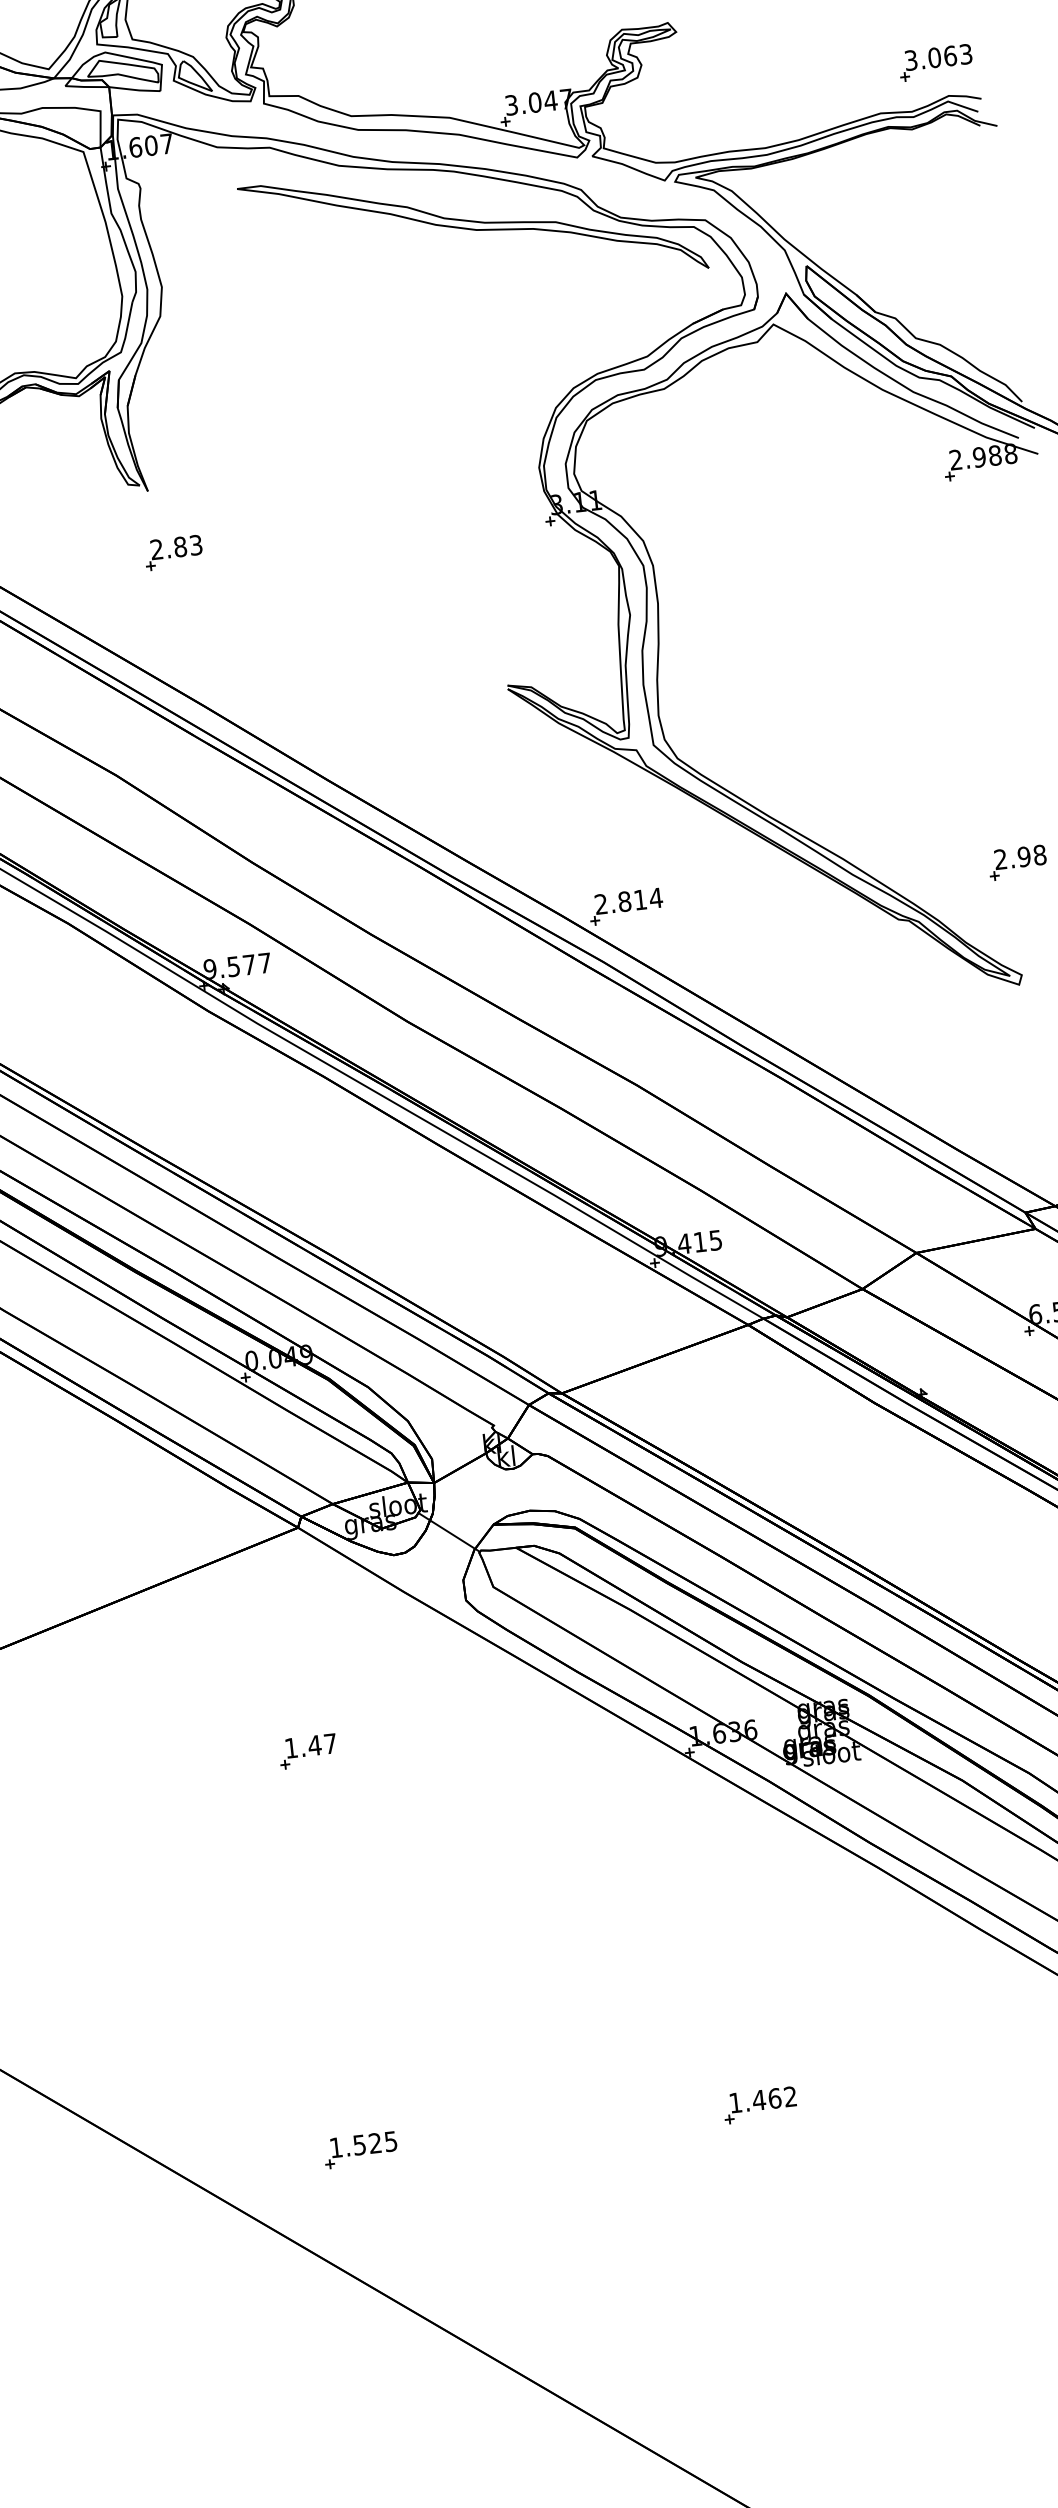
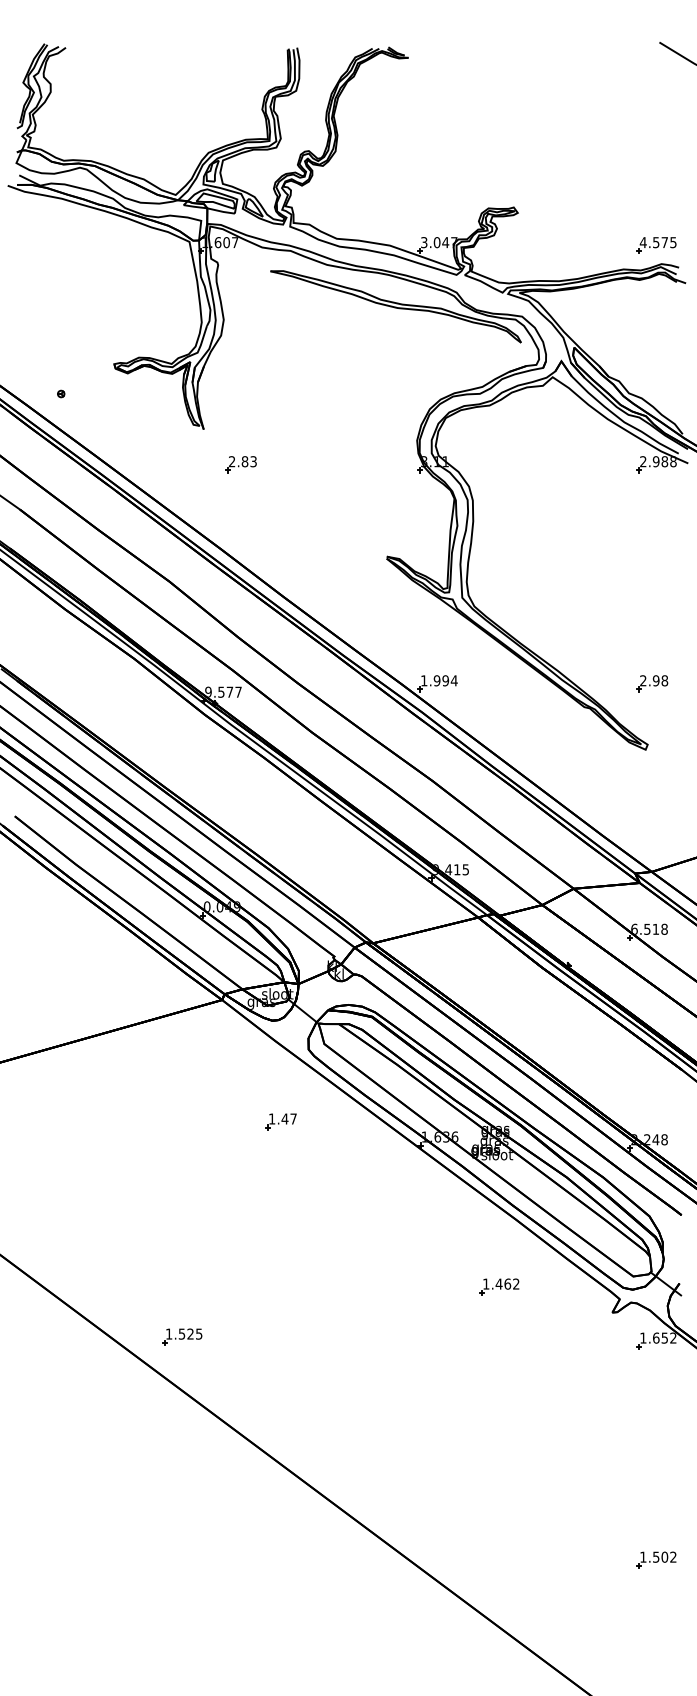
text: (936, 57) -> (657, 242), 3.063 -> 4.575
part: (172, 552) -> (240, 464), moved
text: (621, 901) -> (435, 680), 2.814 -> 1.994
part: (307, 1750) -> (280, 1121), moved
part: (760, 2104) -> (499, 1286), moved
part: (361, 2149) -> (182, 1336), moved

